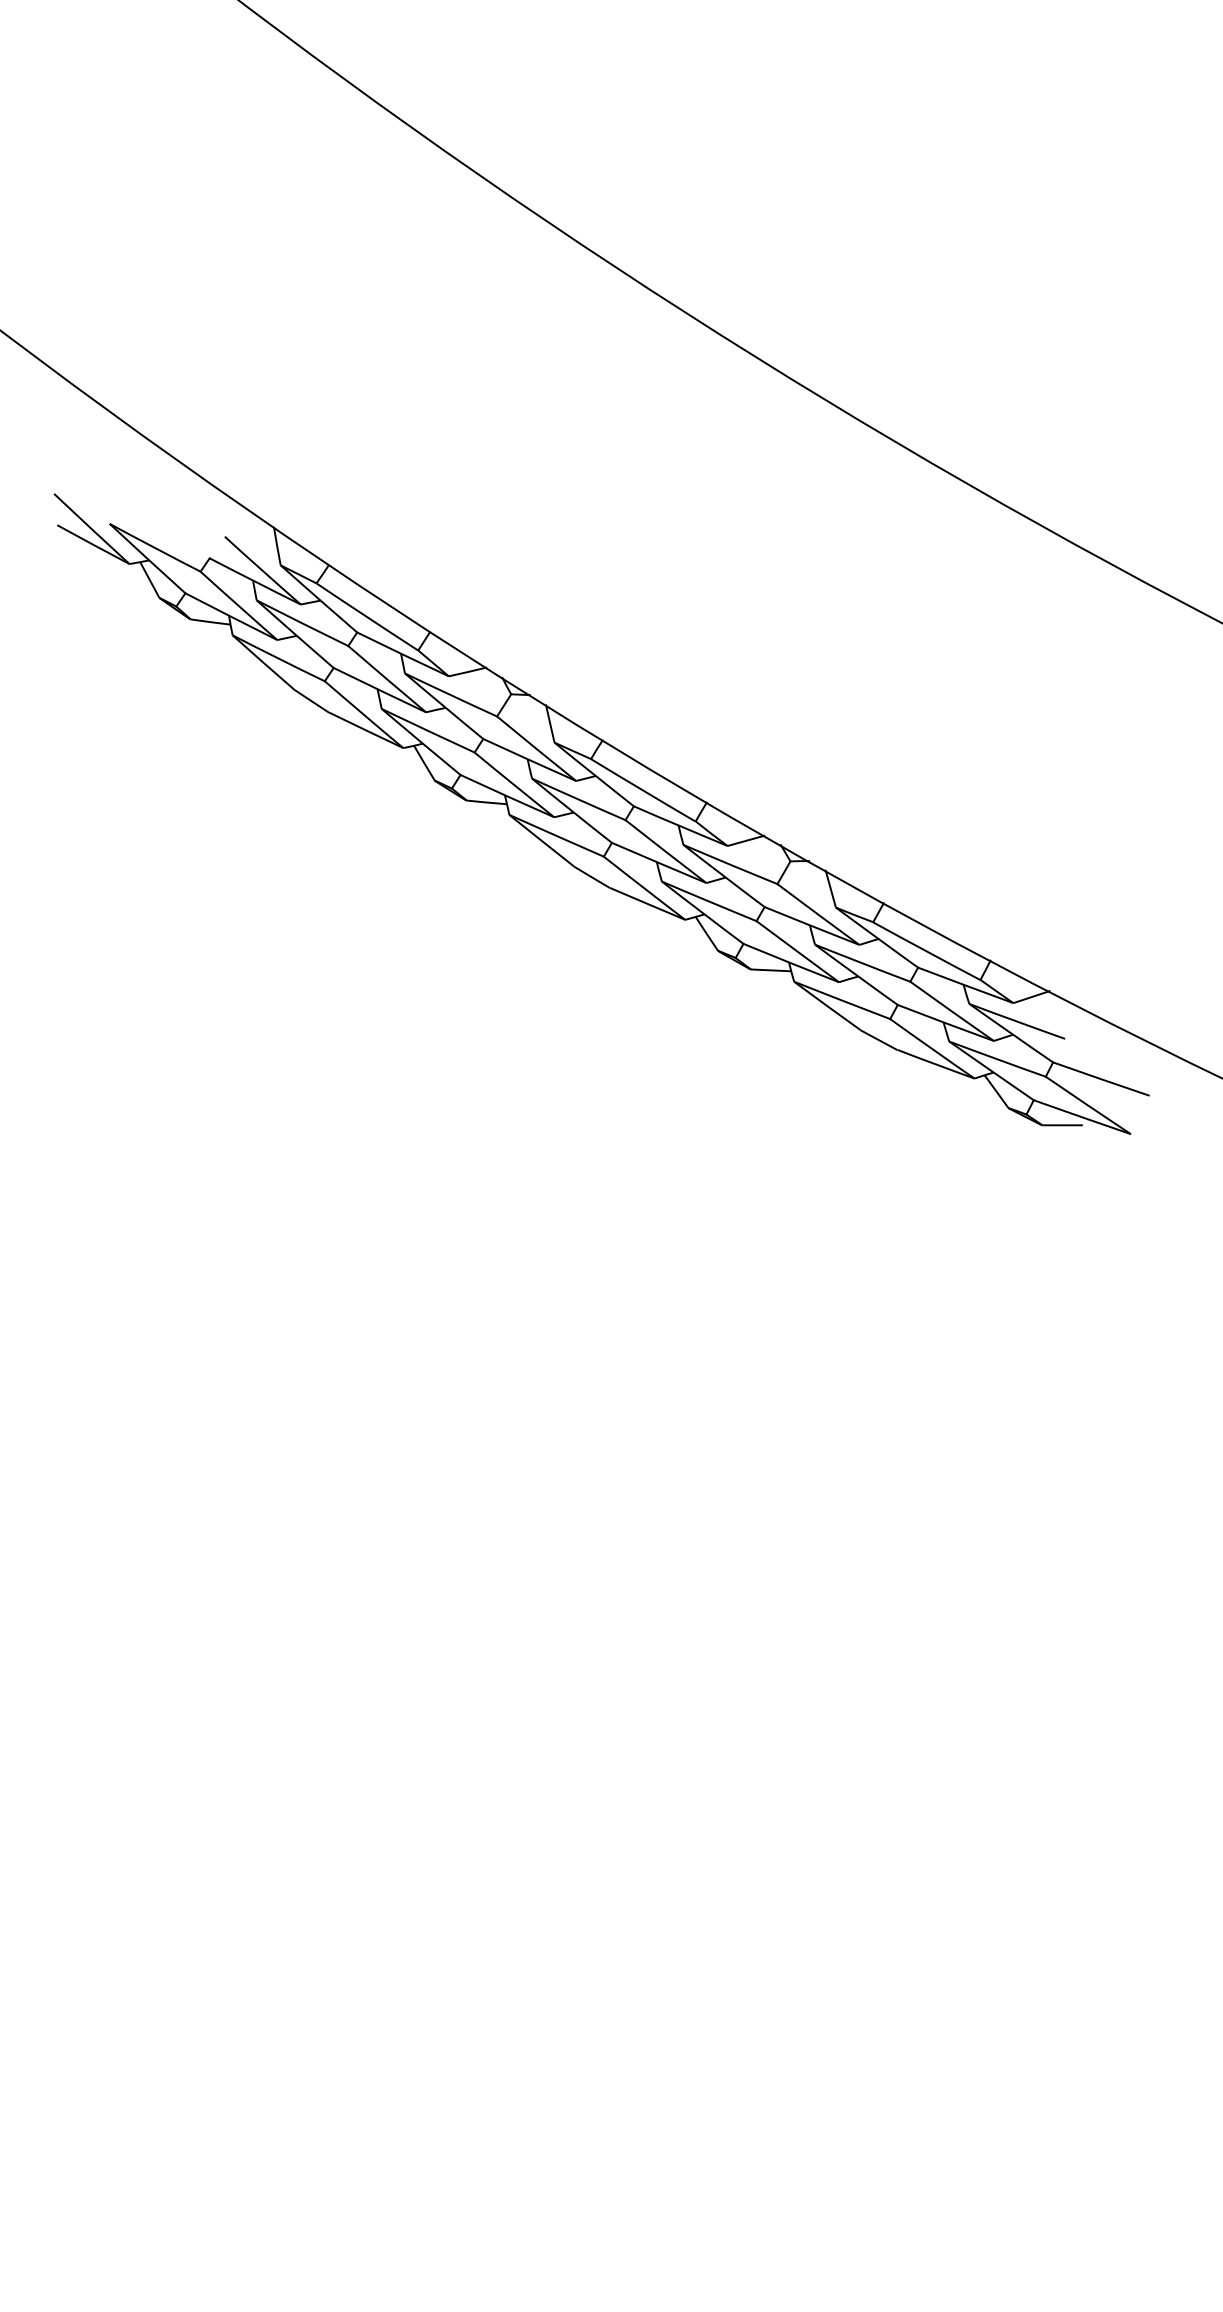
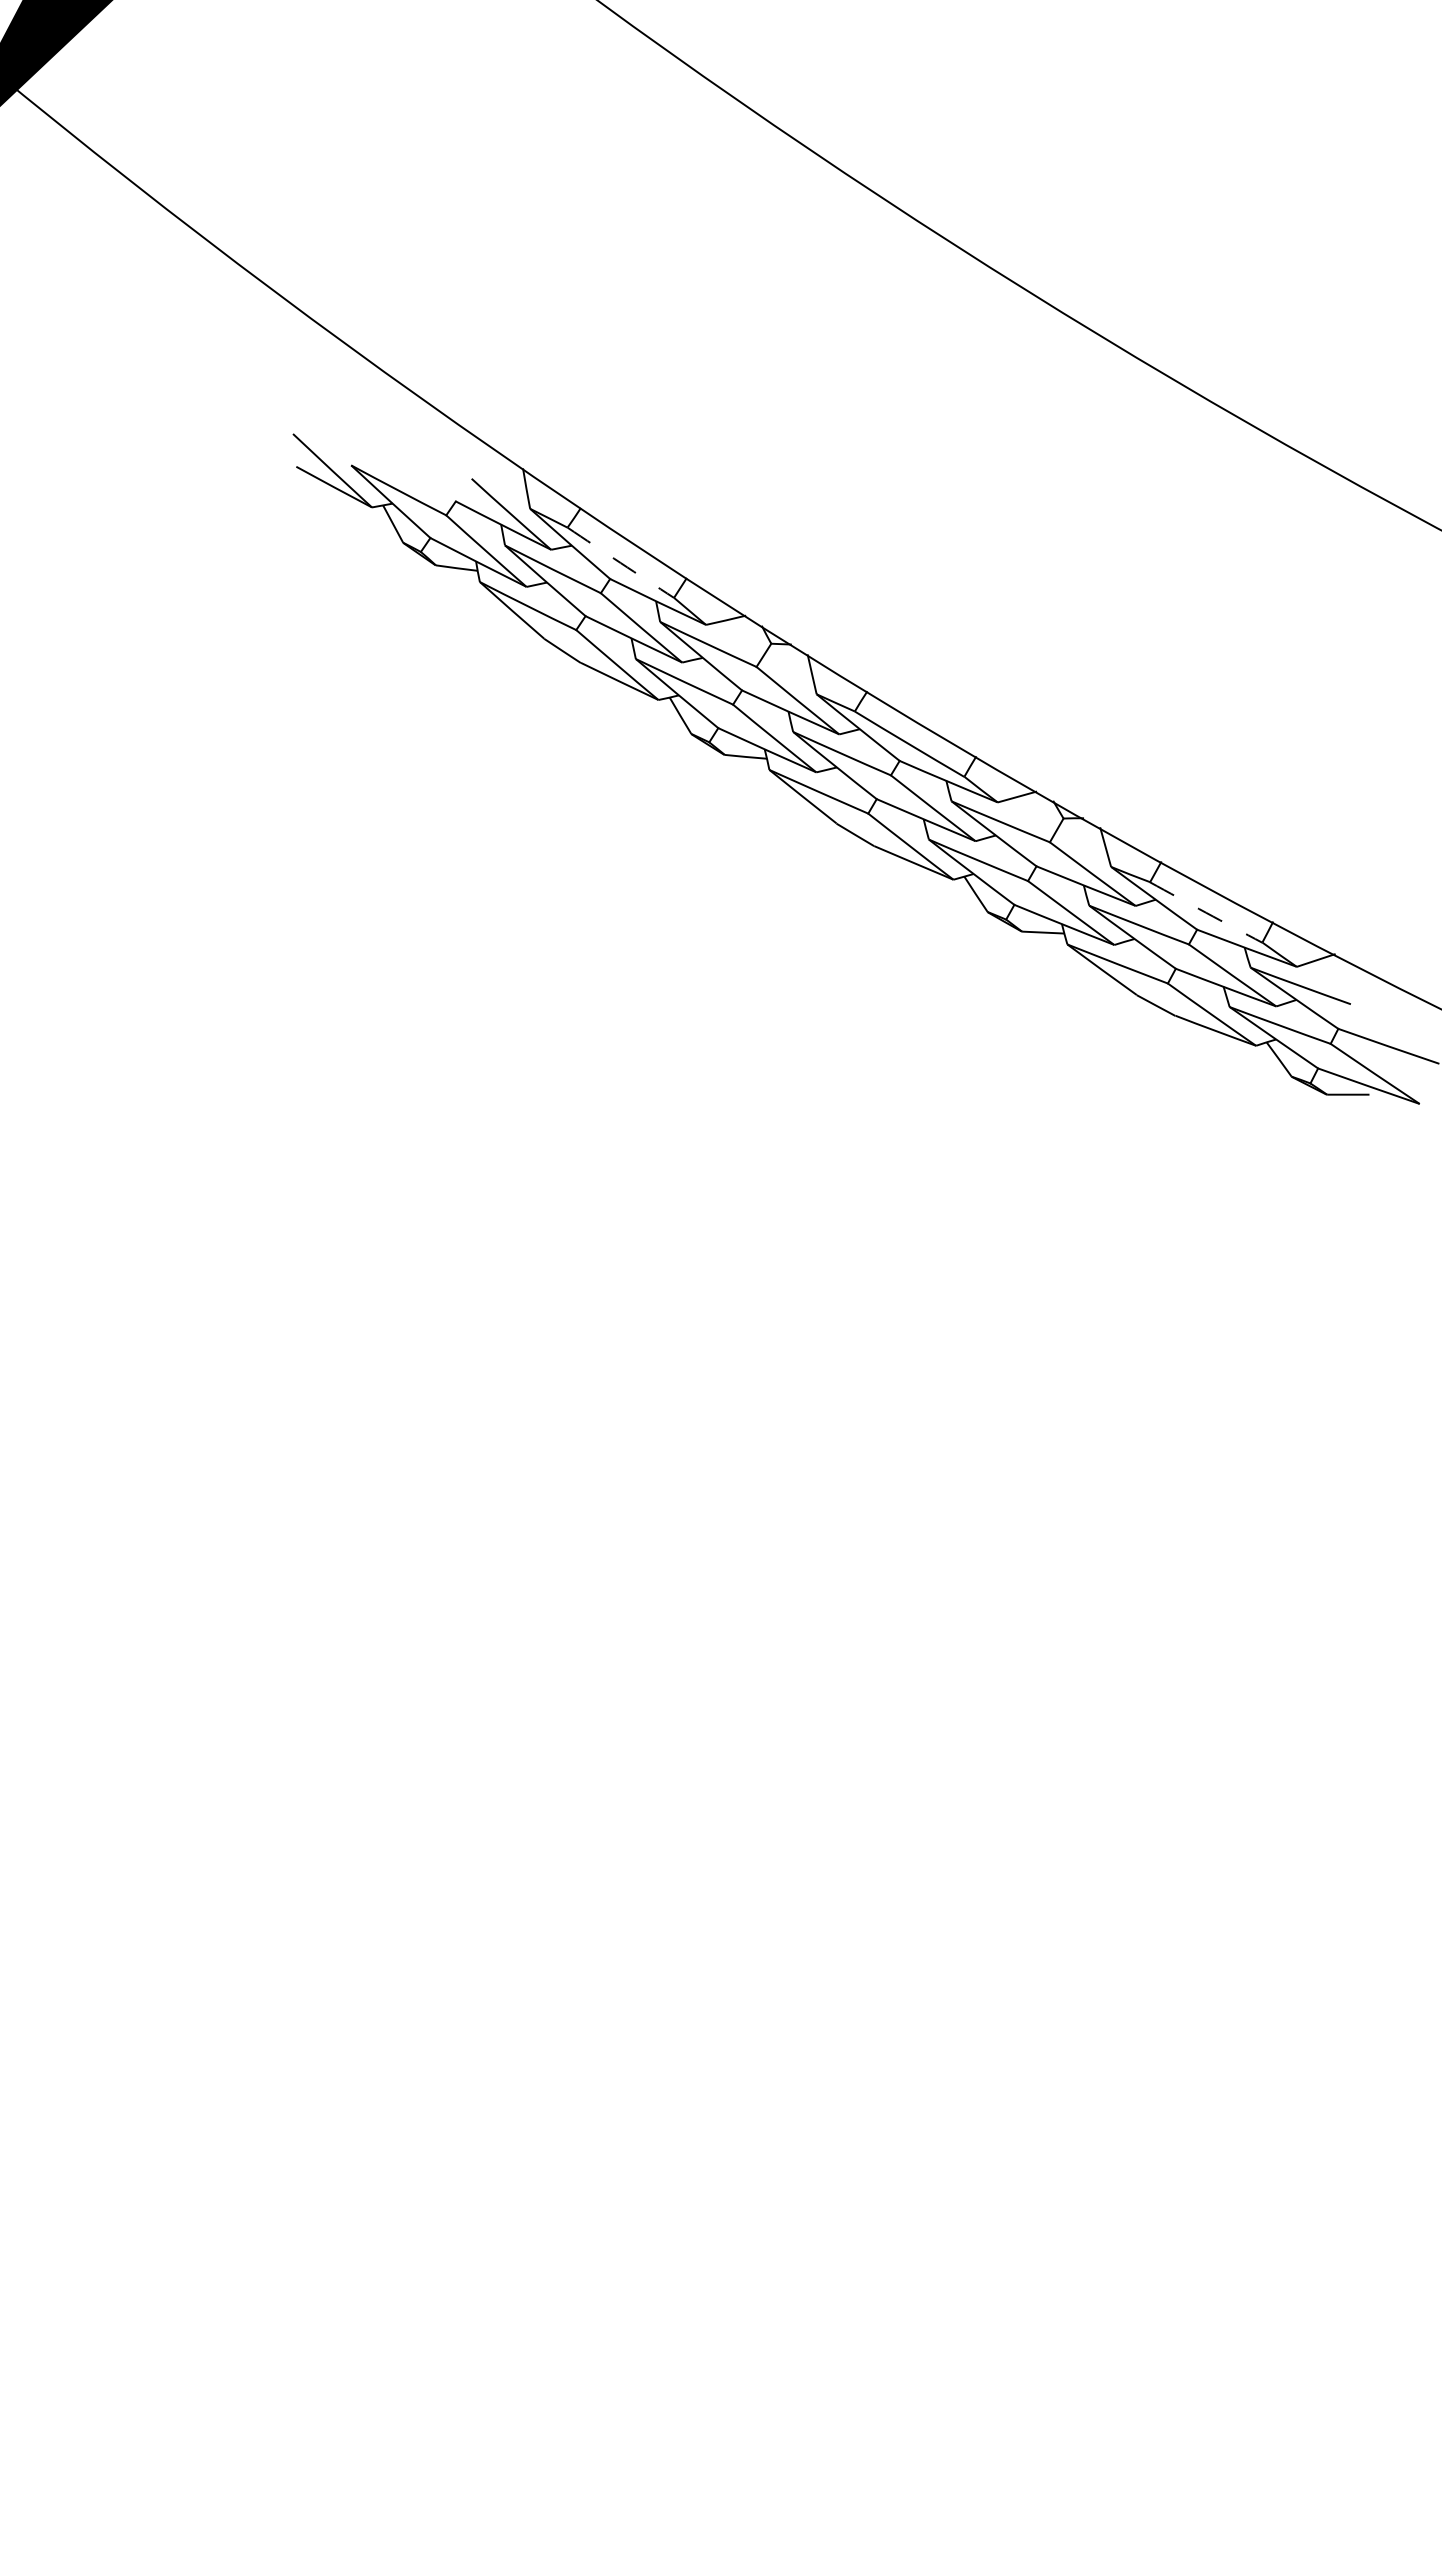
arc: (367, 616) -> (620, 562), solid -> dashed
arc: (927, 951) -> (1206, 912), solid -> dashed

